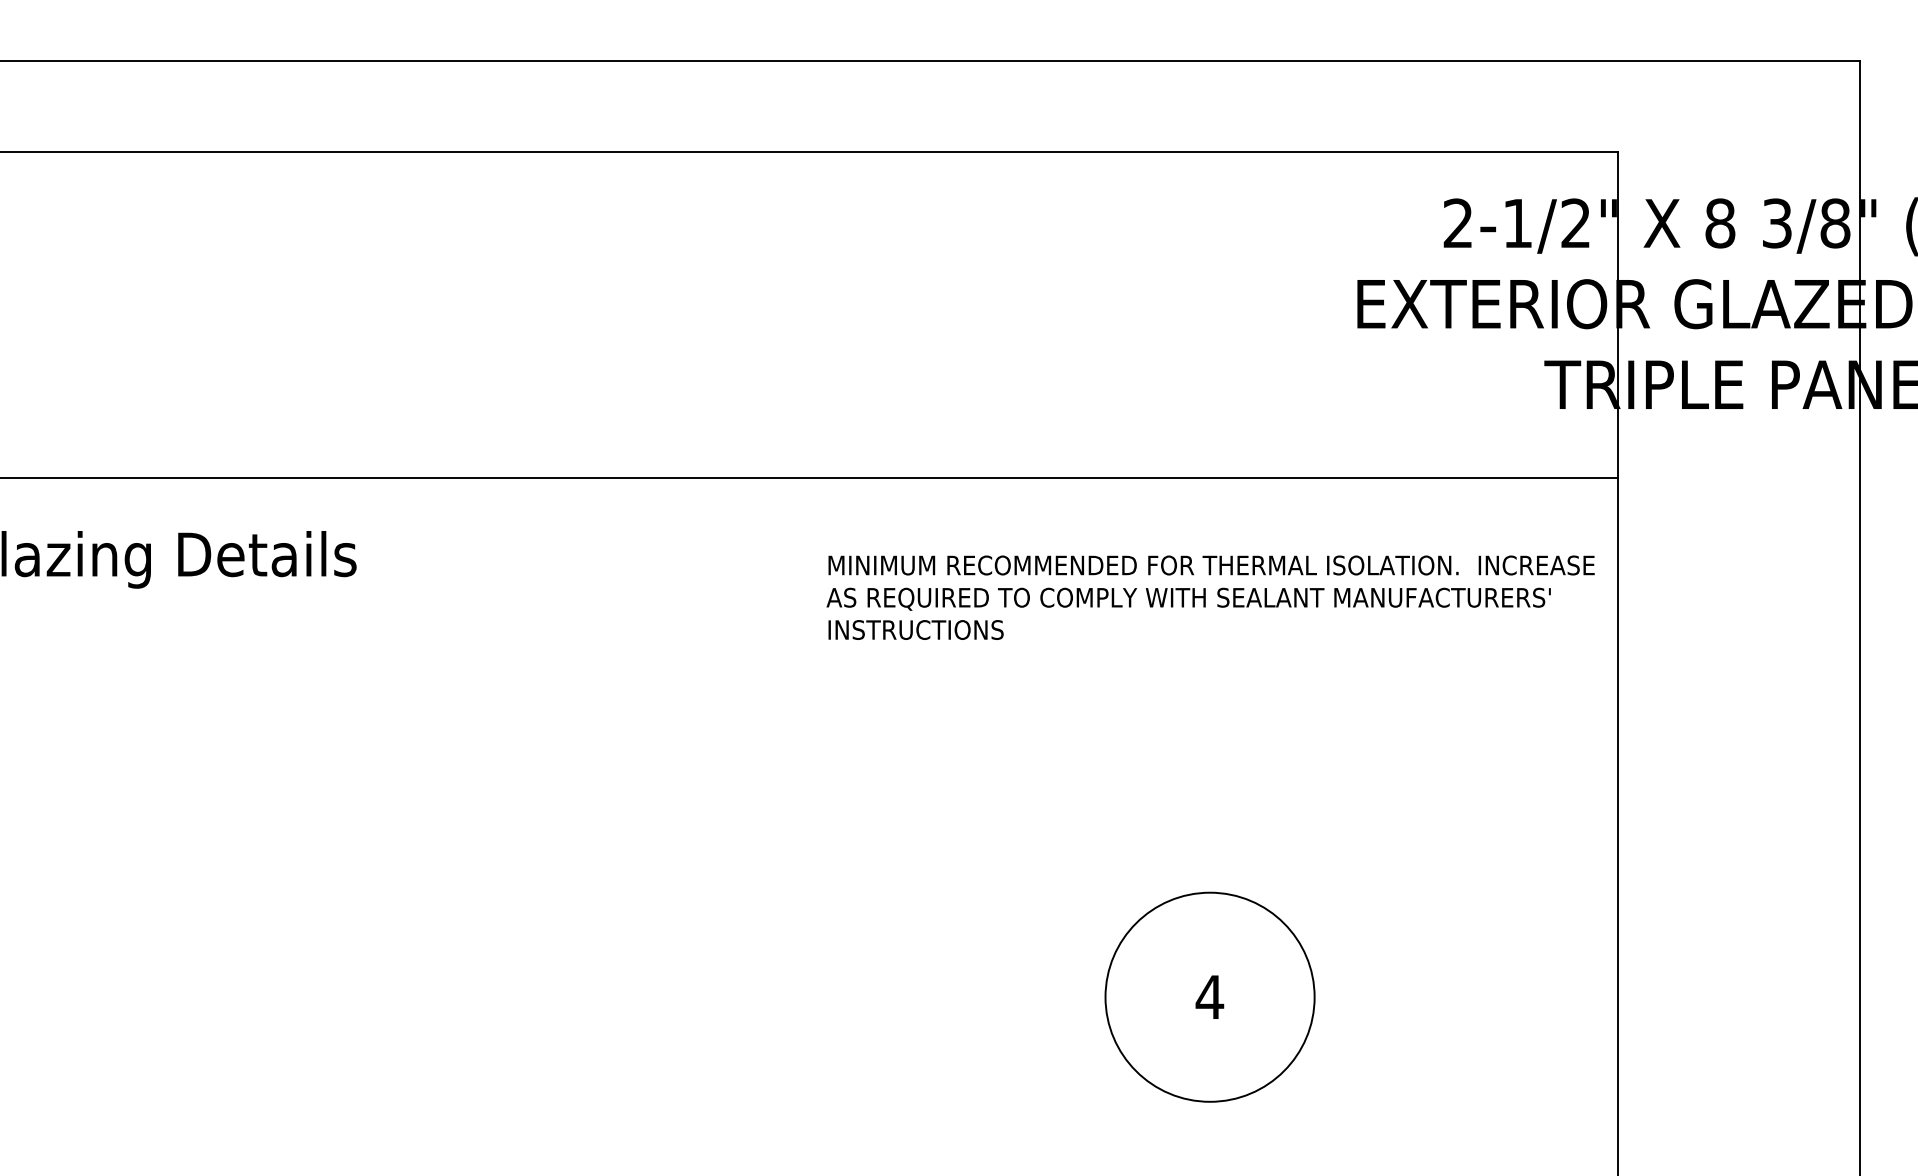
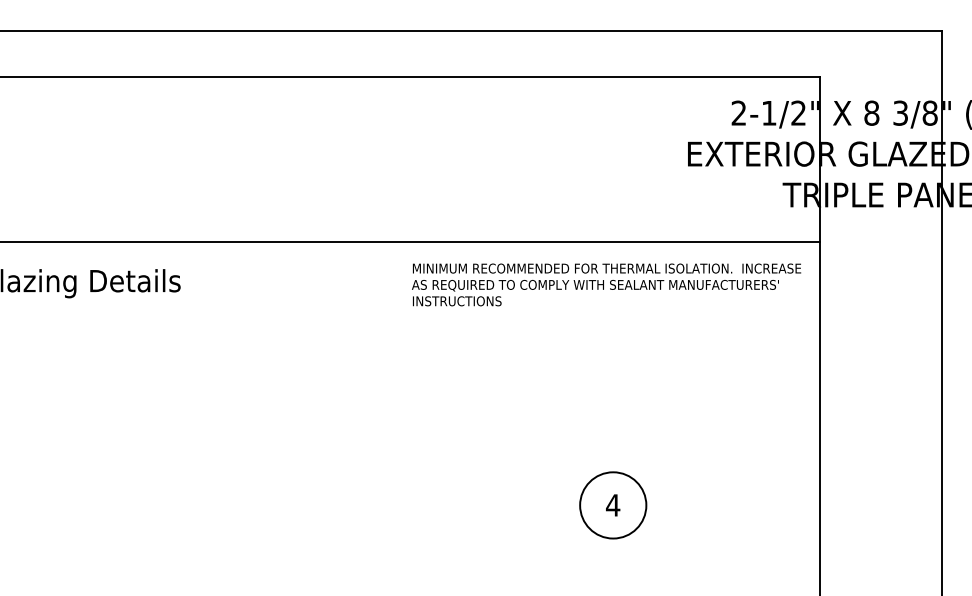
text: (1210, 596) -> (606, 284), moved
circle: (1210, 997) -> (613, 505), size x0.62

